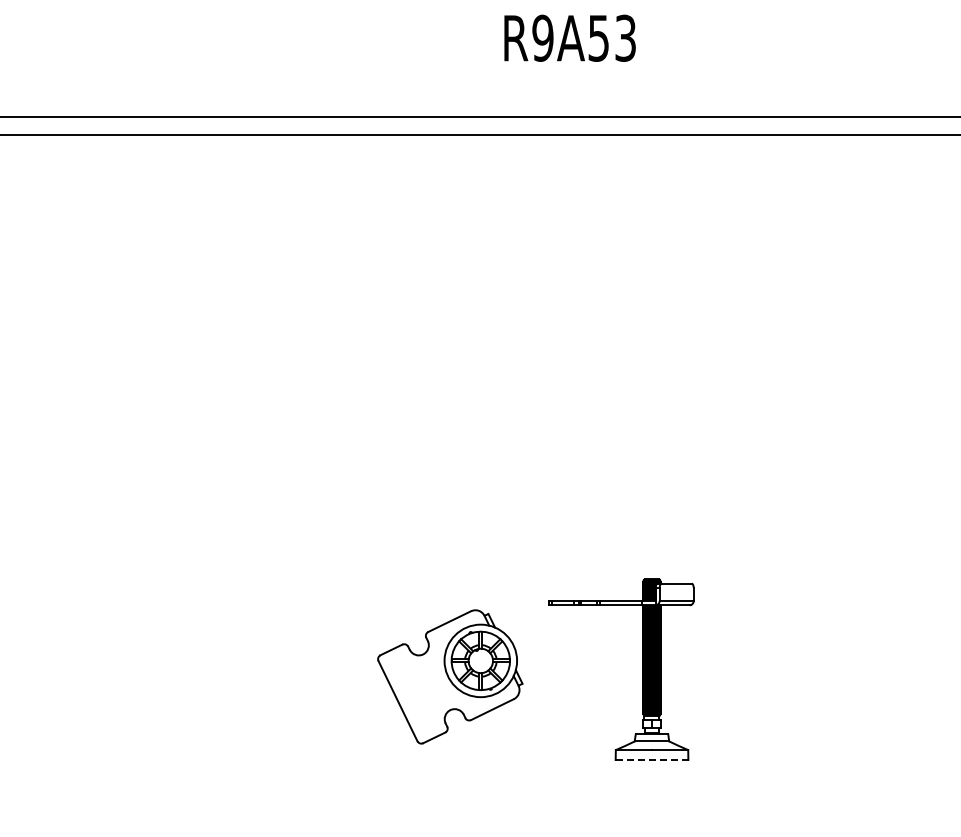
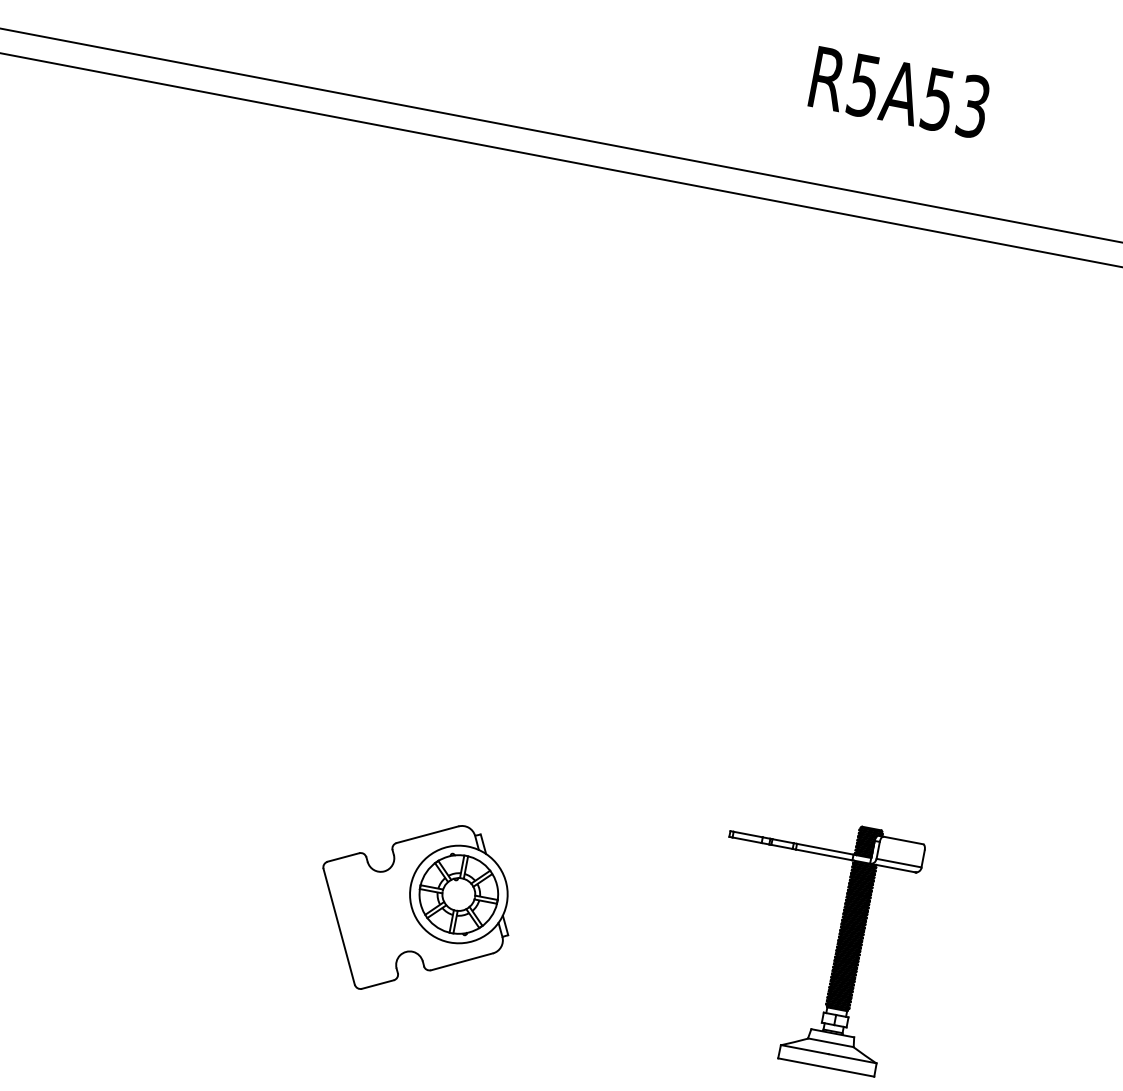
text: (542, 37) -> (863, 84), R9A53 -> R5A53
part: (450, 676) -> (414, 907), moved
line: (652, 760) -> (826, 1068), dashed -> solid

